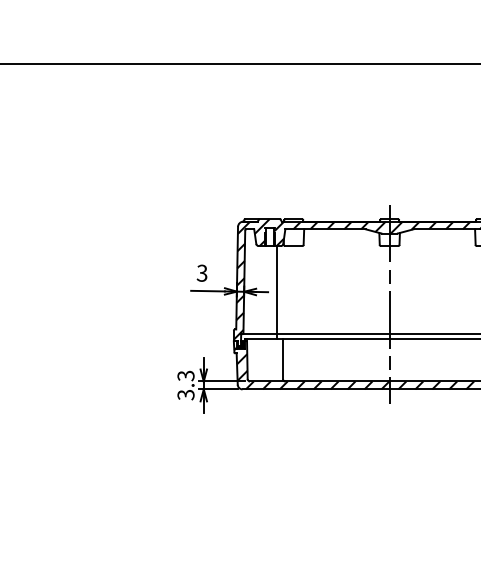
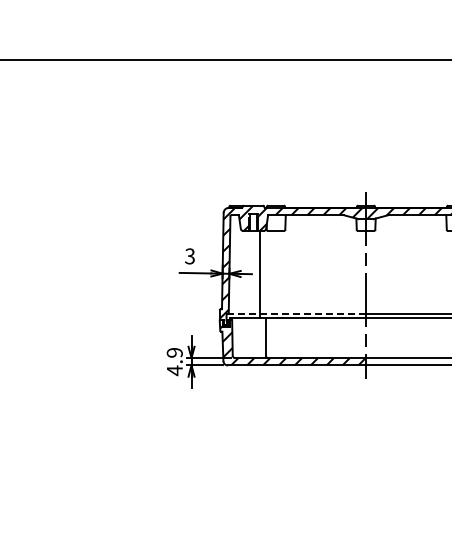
line: (315, 334) -> (296, 313), solid -> dashed
hatch: (435, 385) -> (409, 361), removed
text: (185, 386) -> (174, 362), 3.3 -> 4.9

